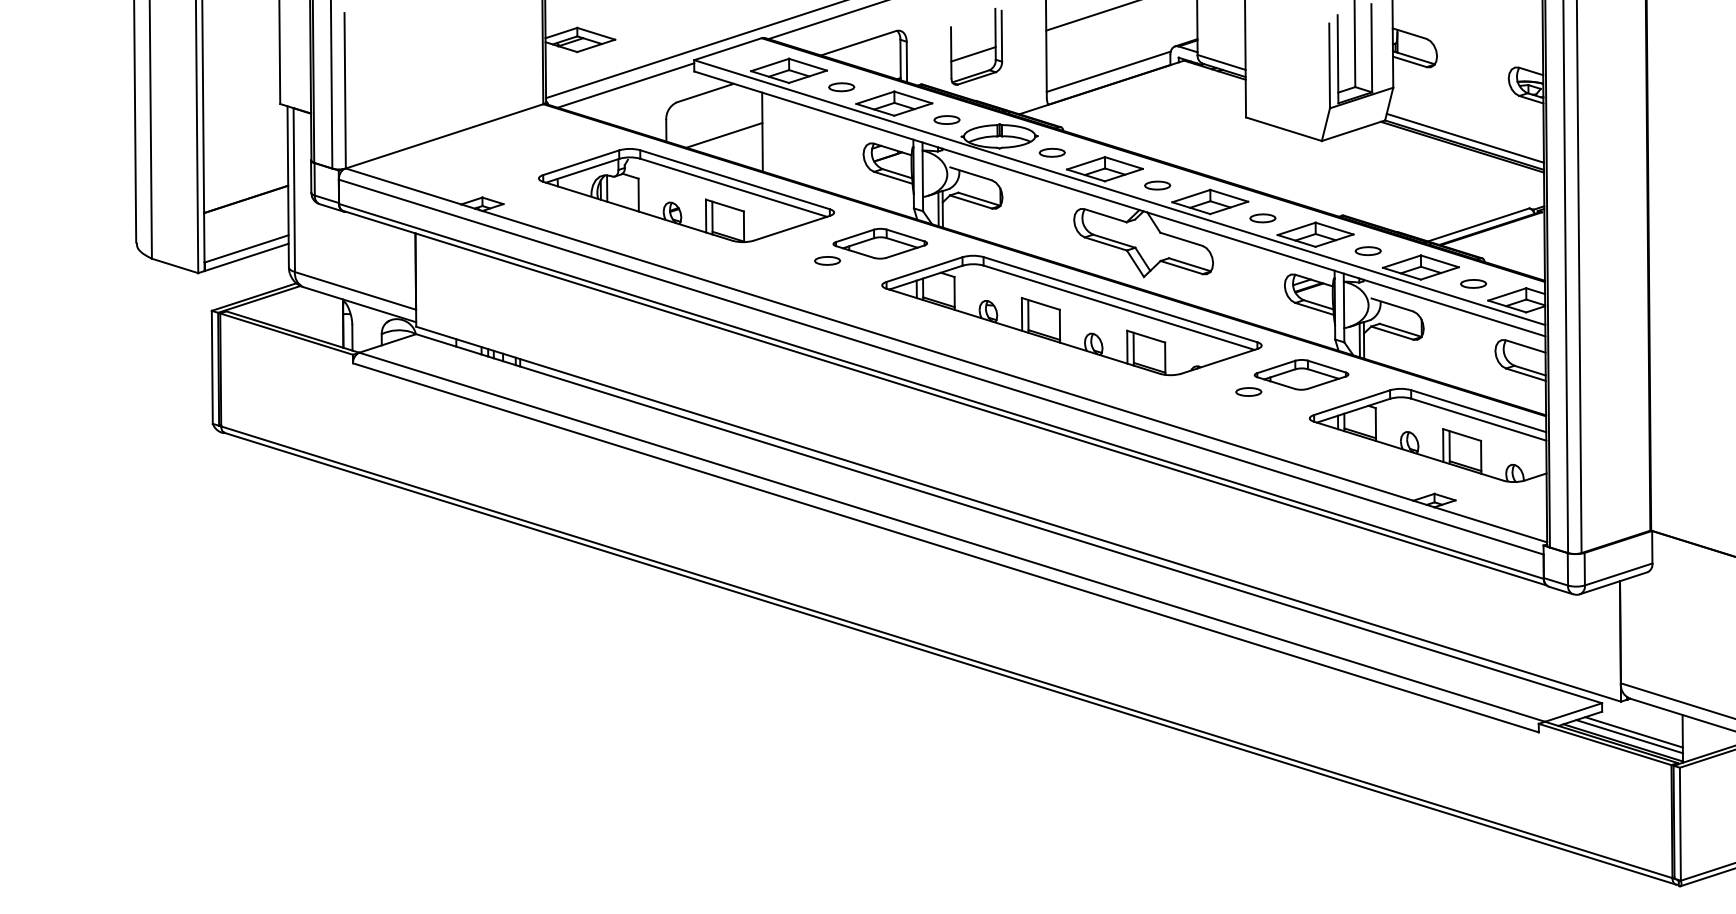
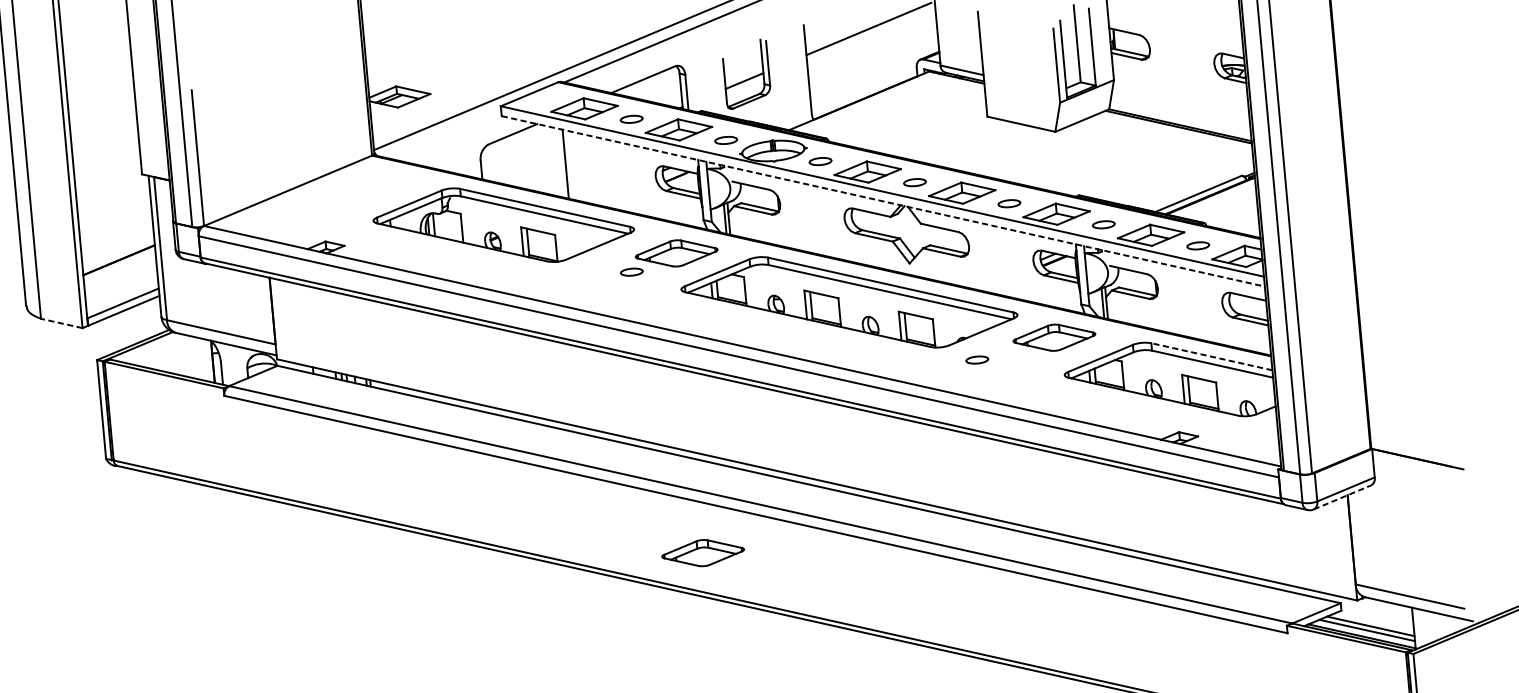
line: (1108, 71) -> (863, 86), removed
line: (625, 85) -> (442, 133), removed
line: (724, 135) -> (532, 169), removed
line: (1464, 137) -> (1179, 118), removed
line: (1119, 203) -> (882, 201), solid -> dashed
line: (174, 265) -> (61, 323), solid -> dashed
part: (1248, 391) -> (976, 359), moved
line: (1478, 411) -> (1211, 357), solid -> dashed
line: (1614, 583) -> (1343, 497), solid -> dashed
part: (882, 586) -> (703, 552), added

